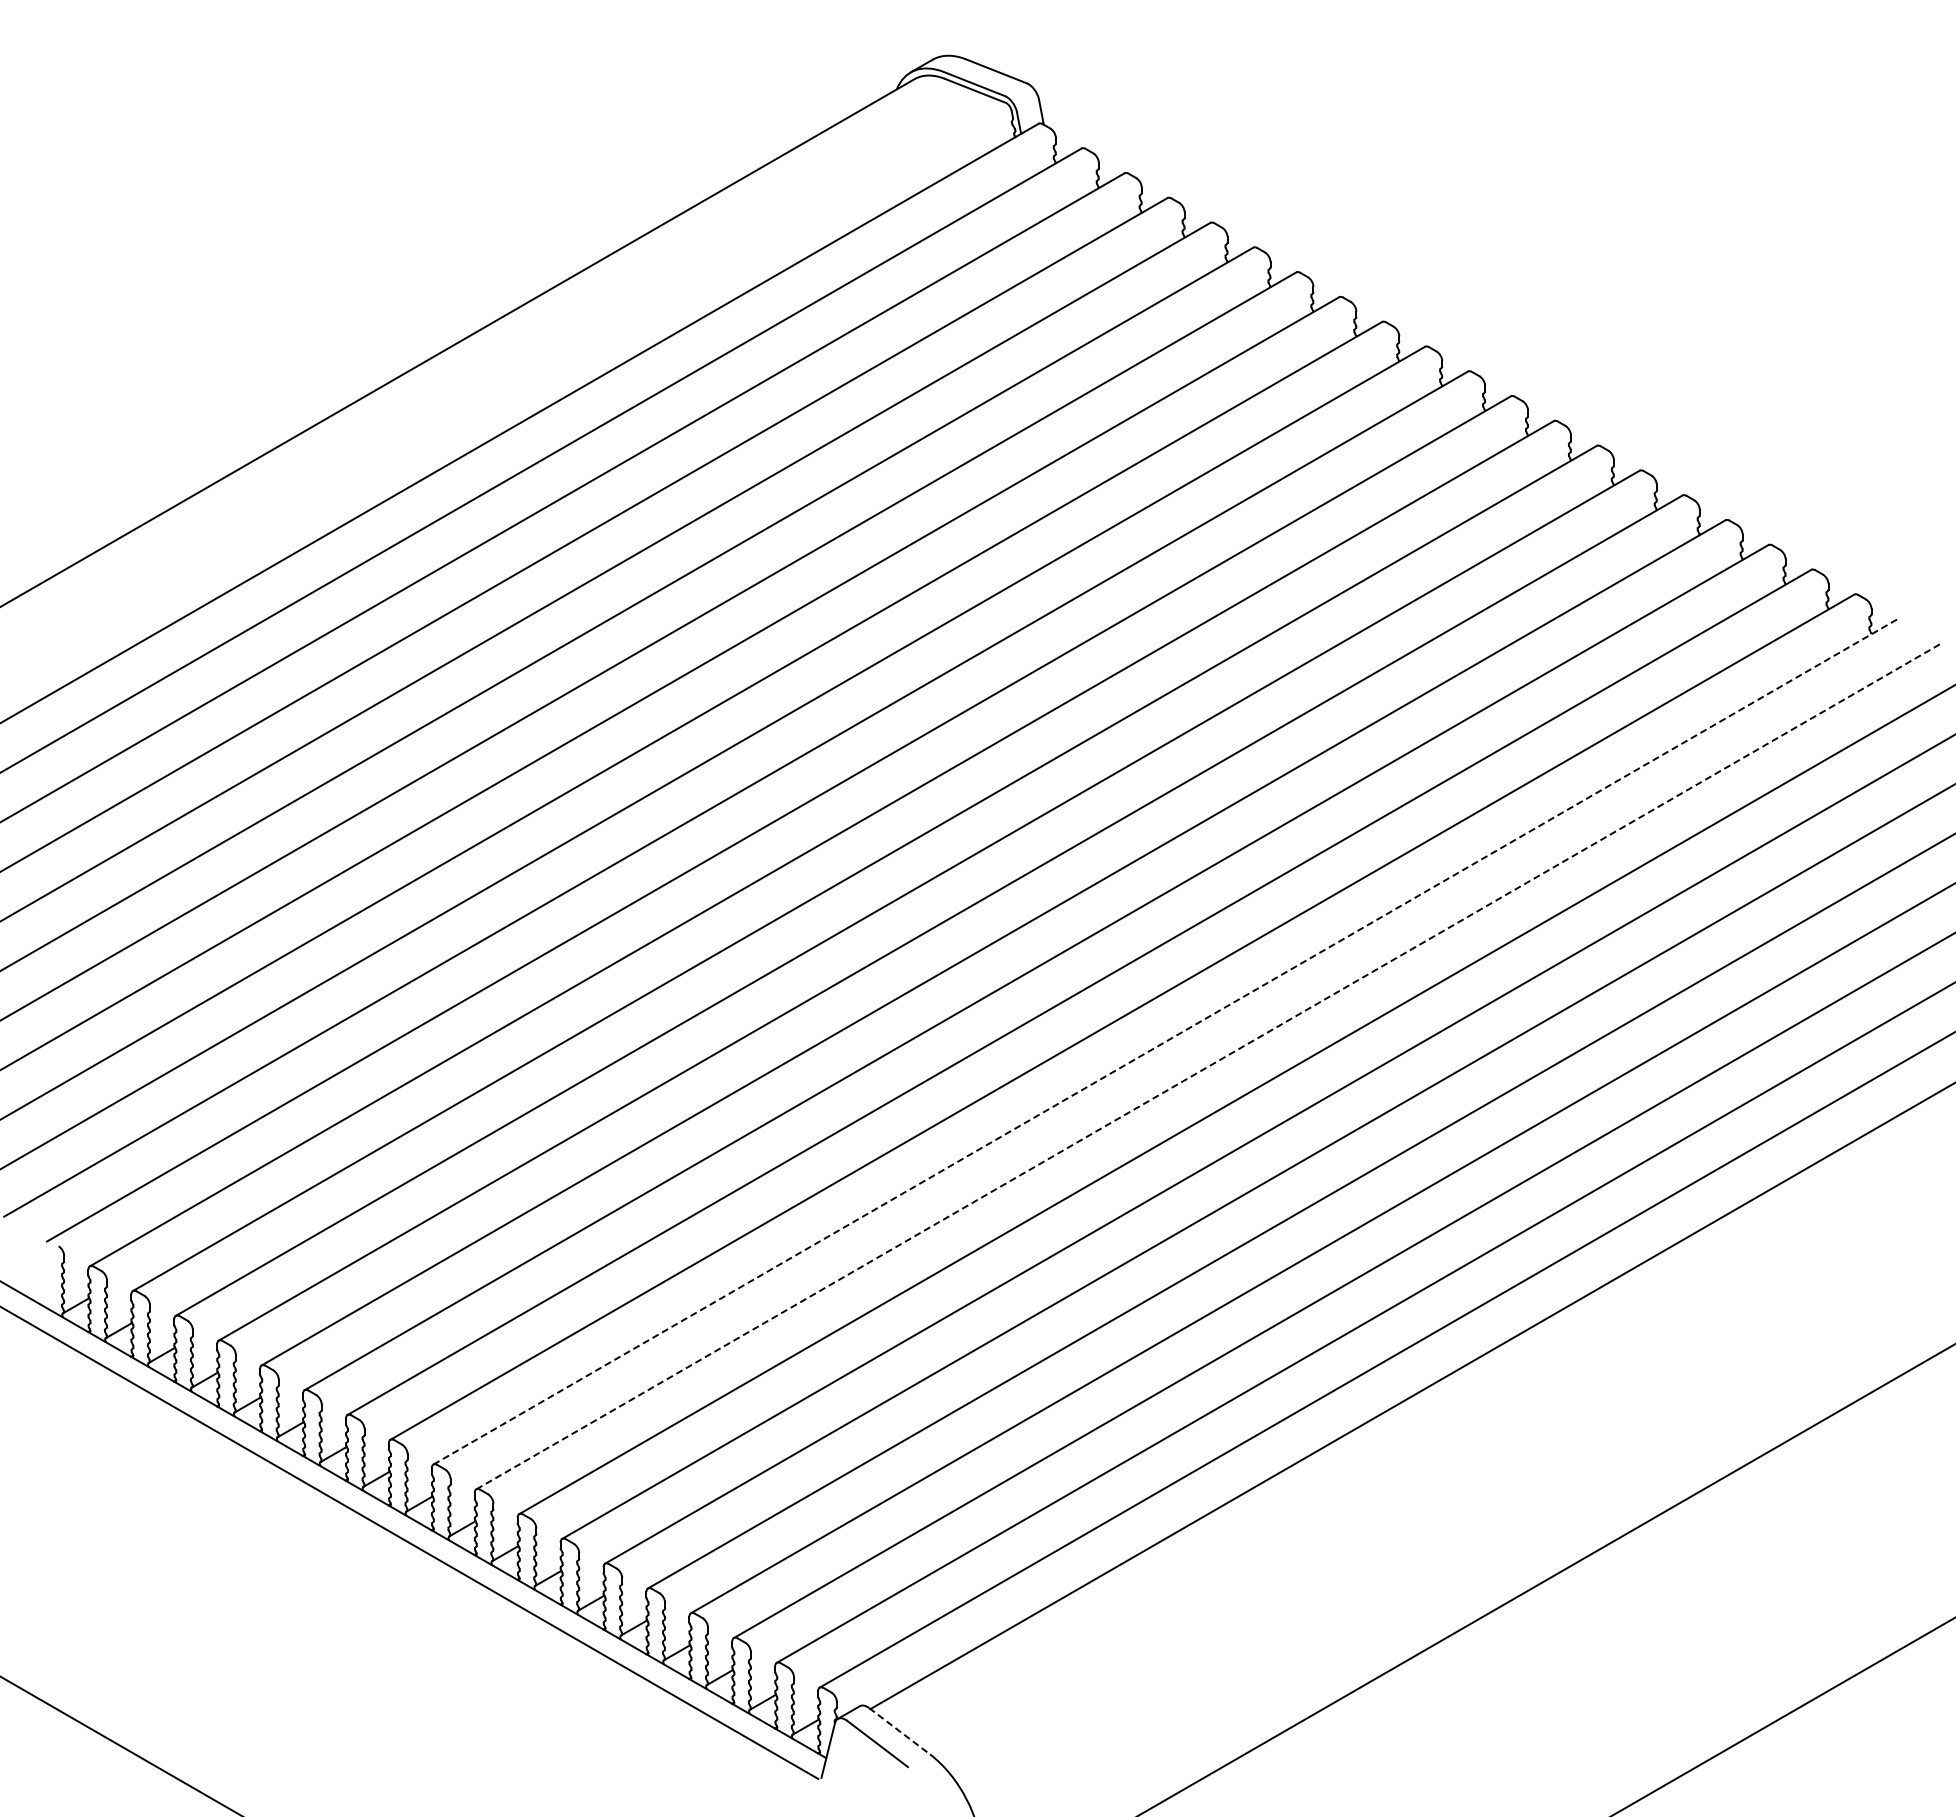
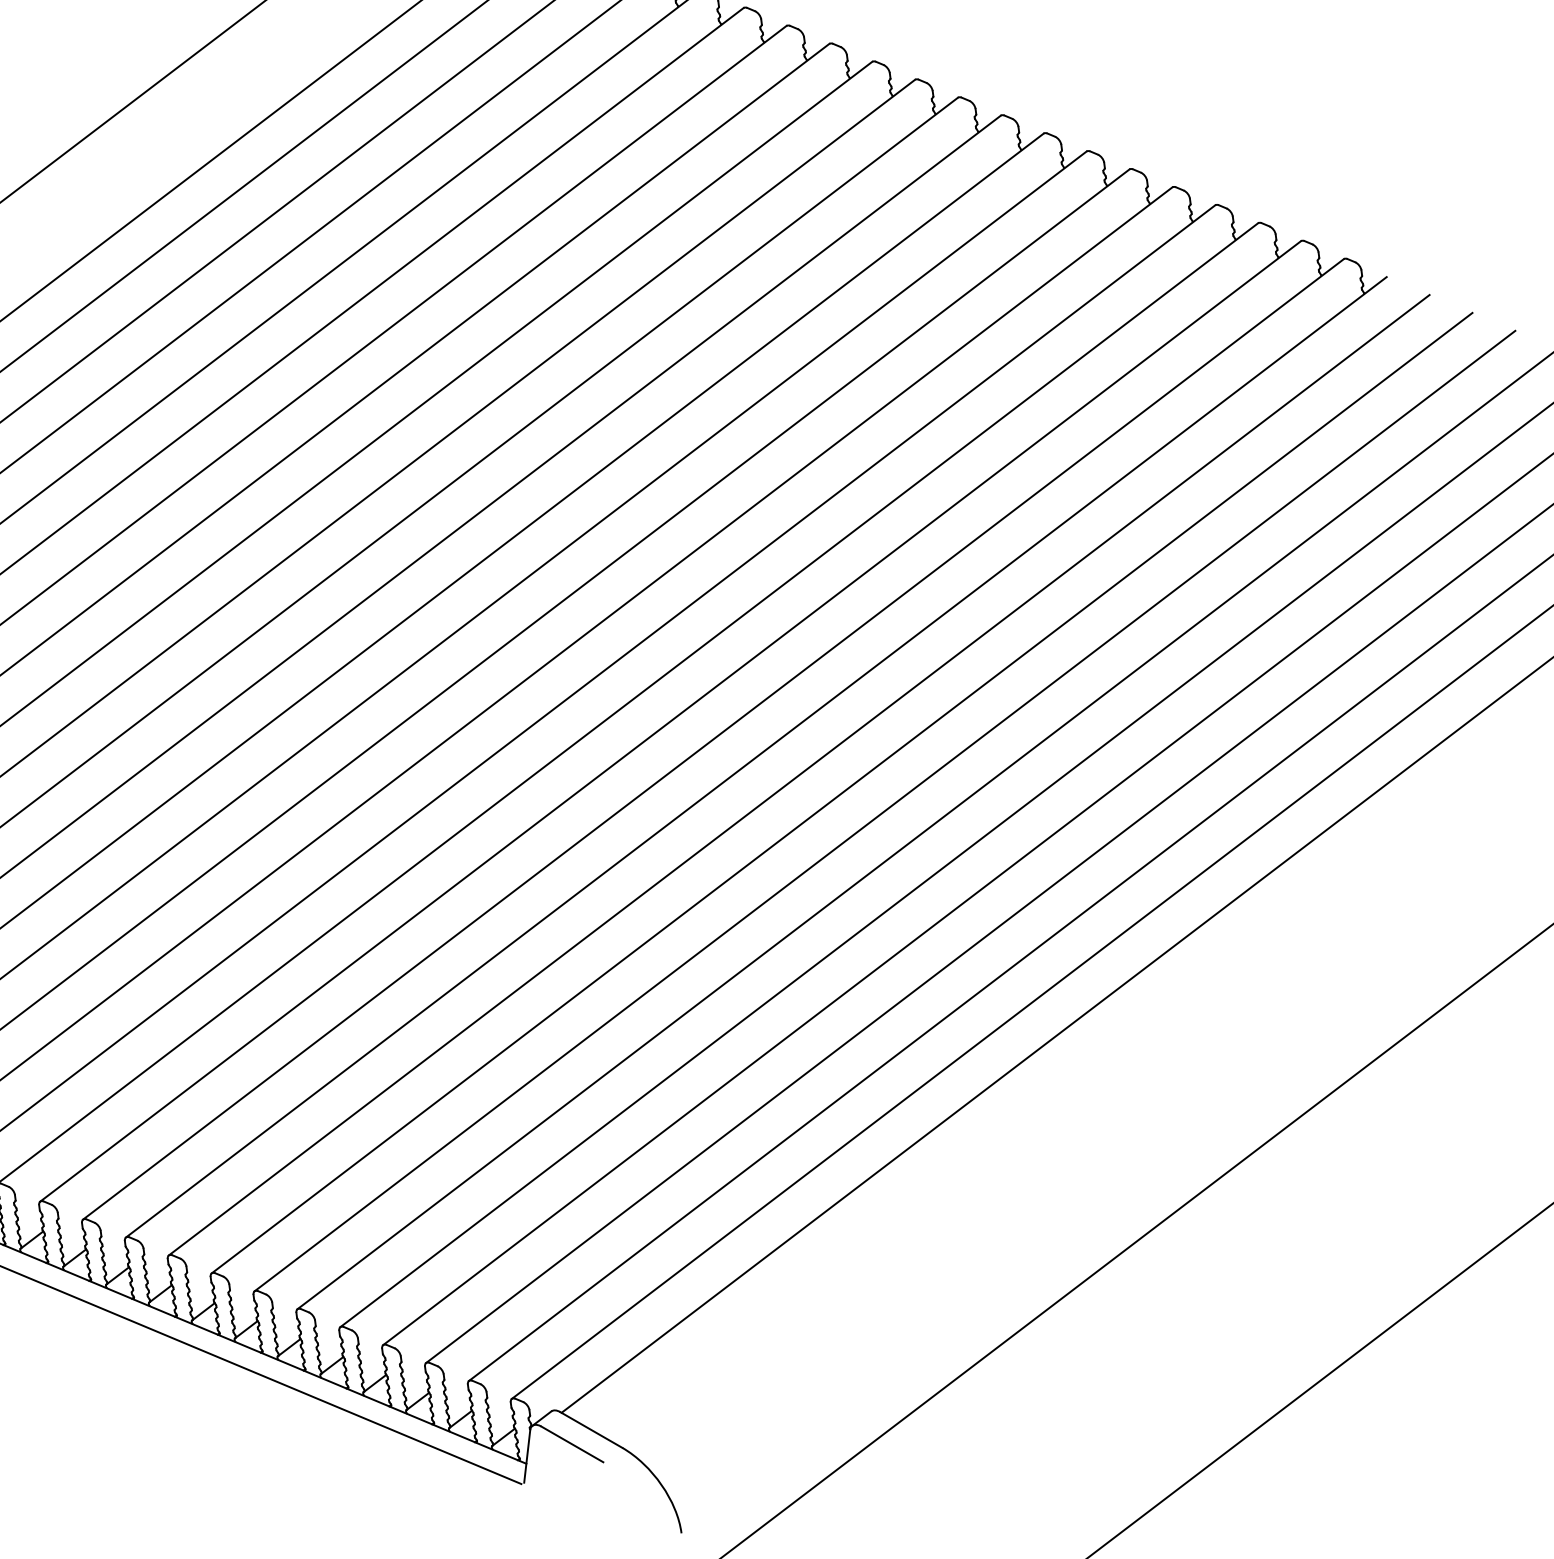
line: (1165, 1041) -> (756, 756), dashed -> solid
line: (1208, 1066) -> (799, 774), dashed -> solid
line: (899, 1731) -> (591, 1430), dashed -> solid

